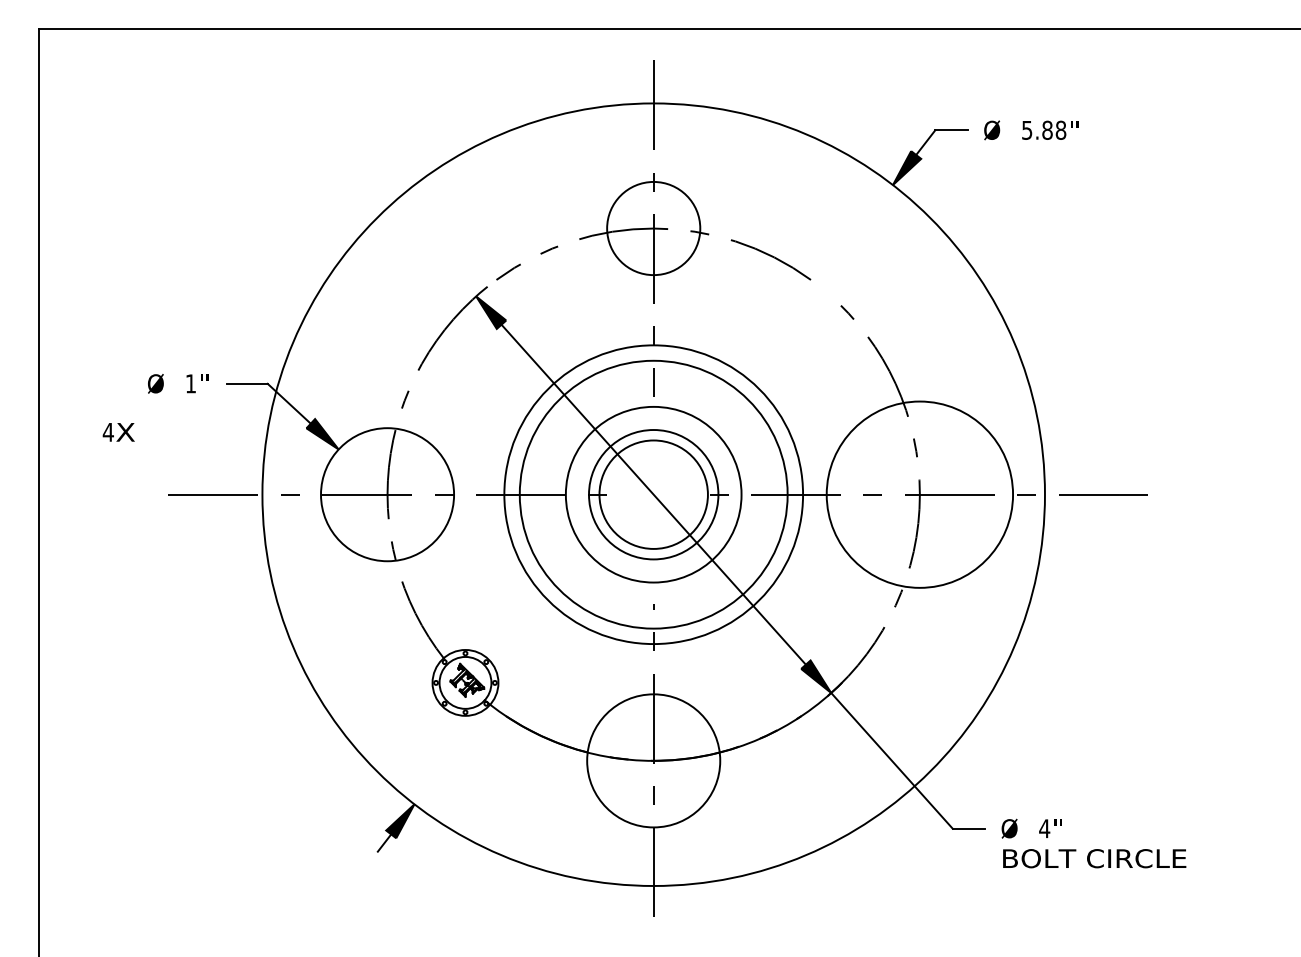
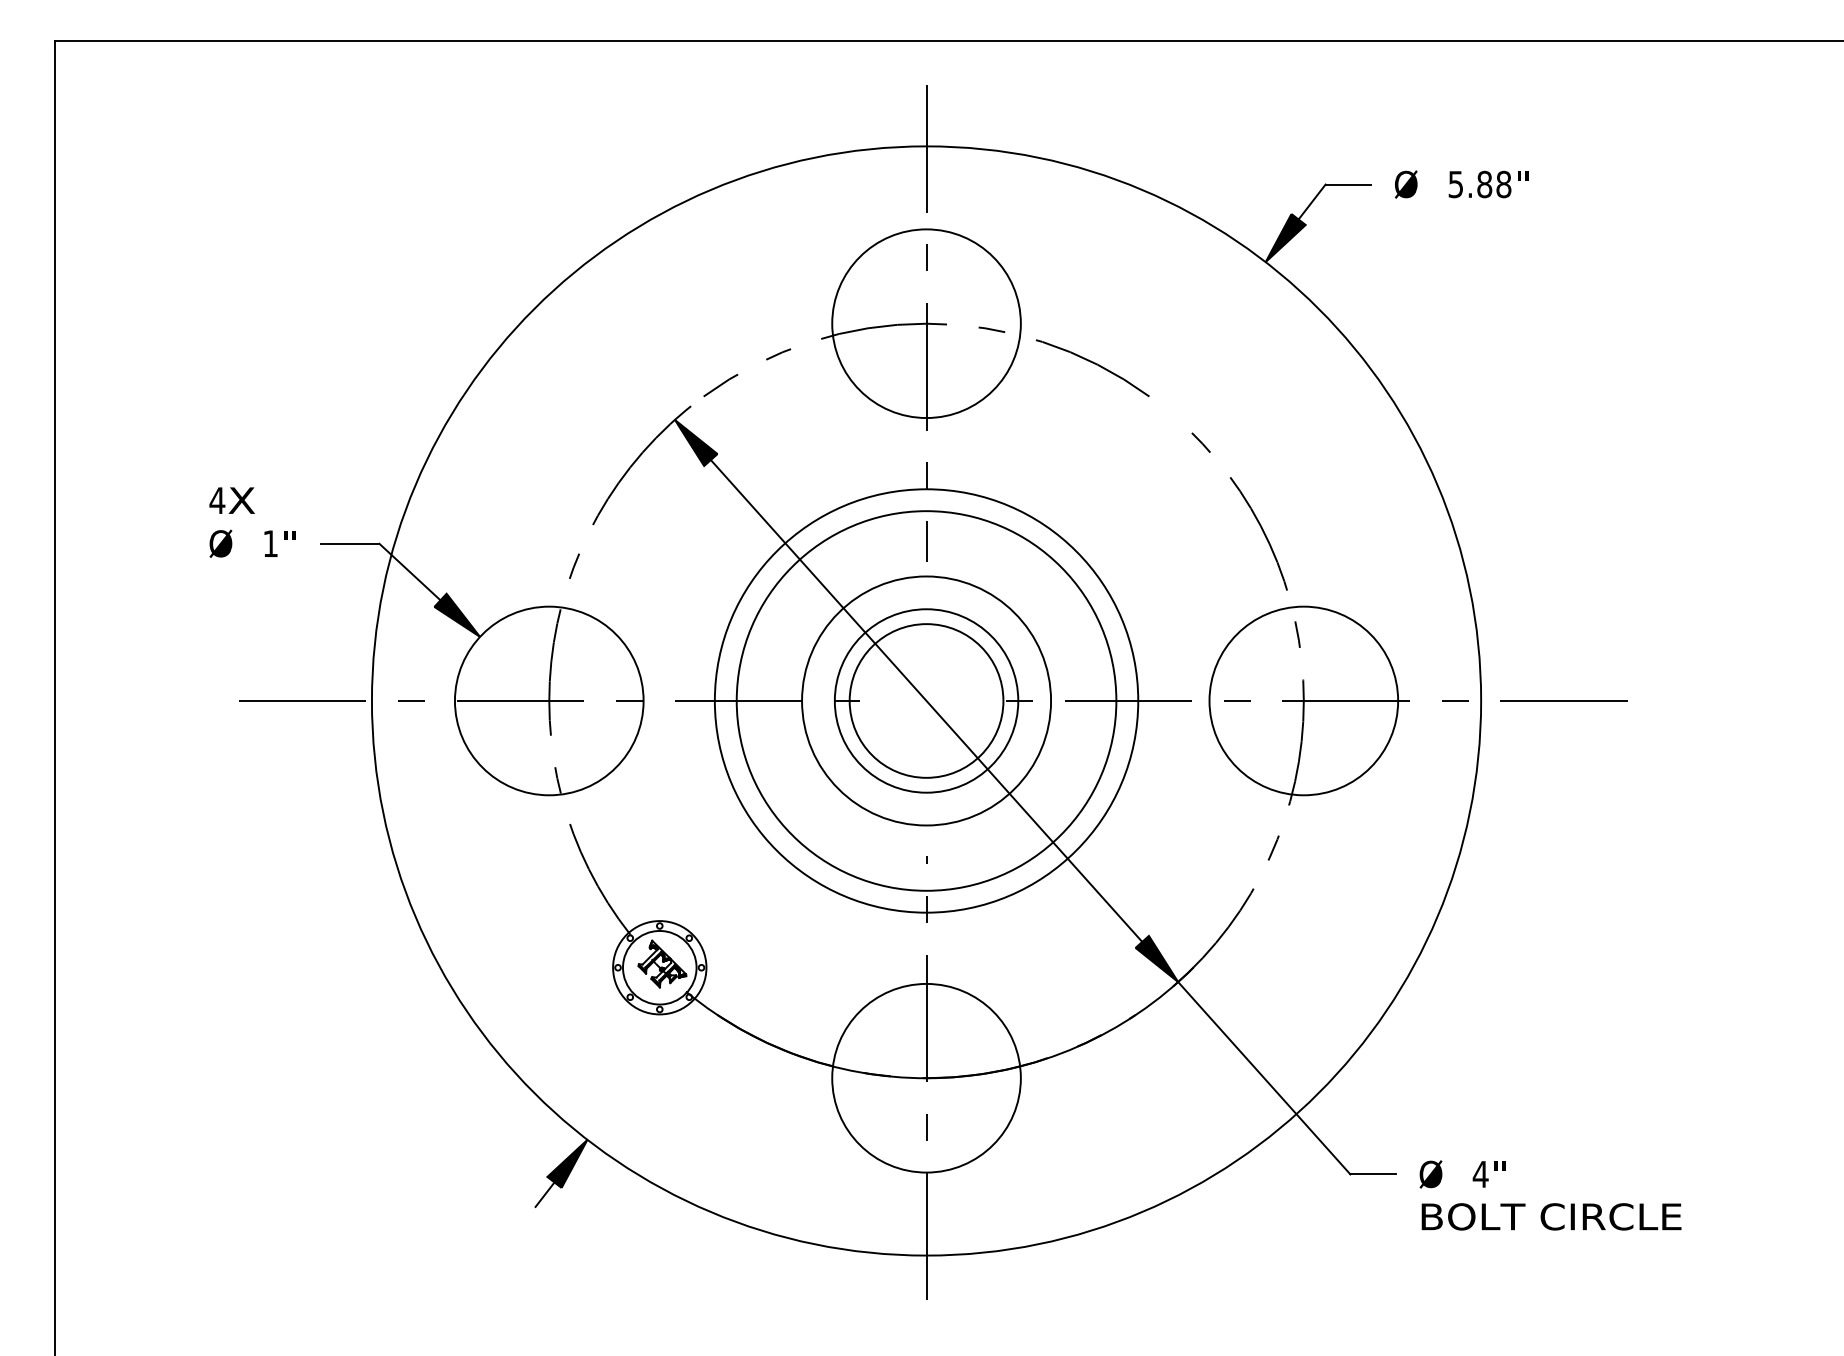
circle: (653, 228) -> (926, 323), size x1.43
text: (118, 432) -> (231, 500), moved
circle: (919, 494) -> (1303, 700), size x0.71

